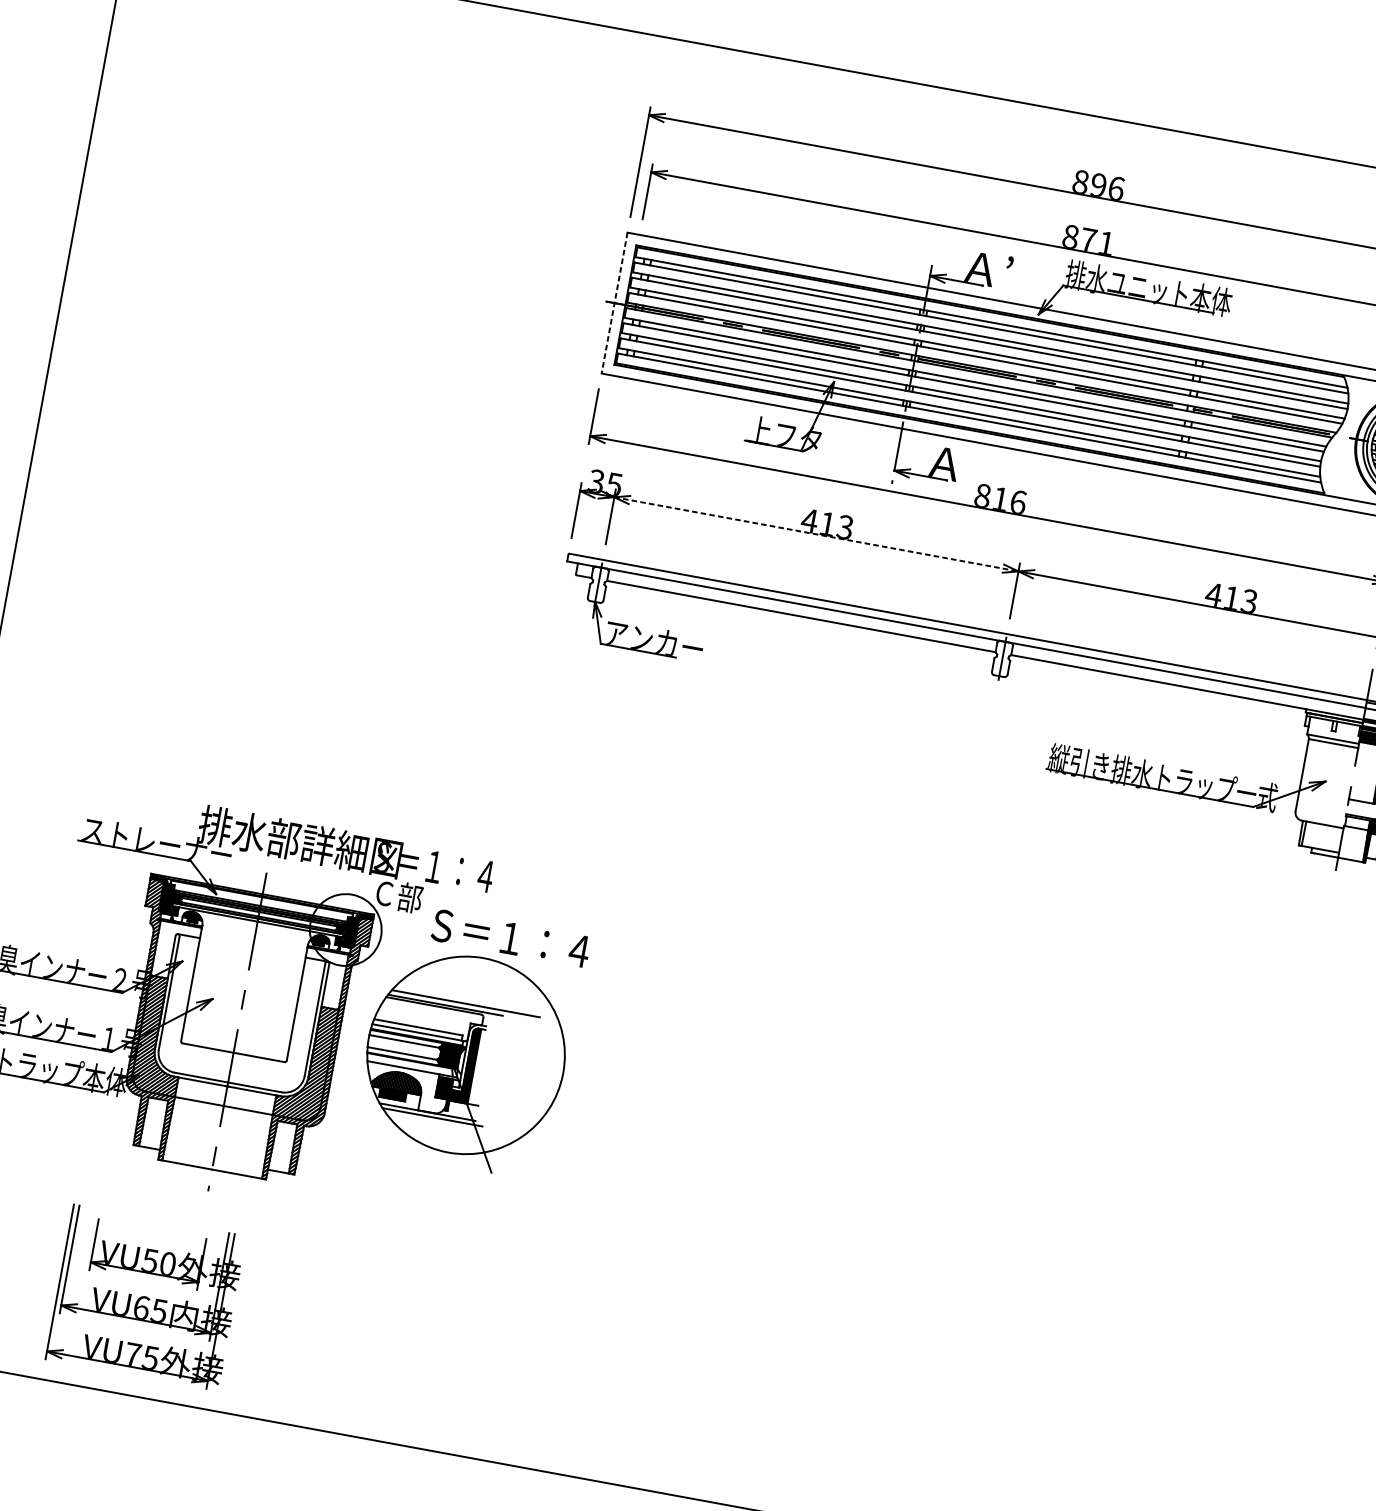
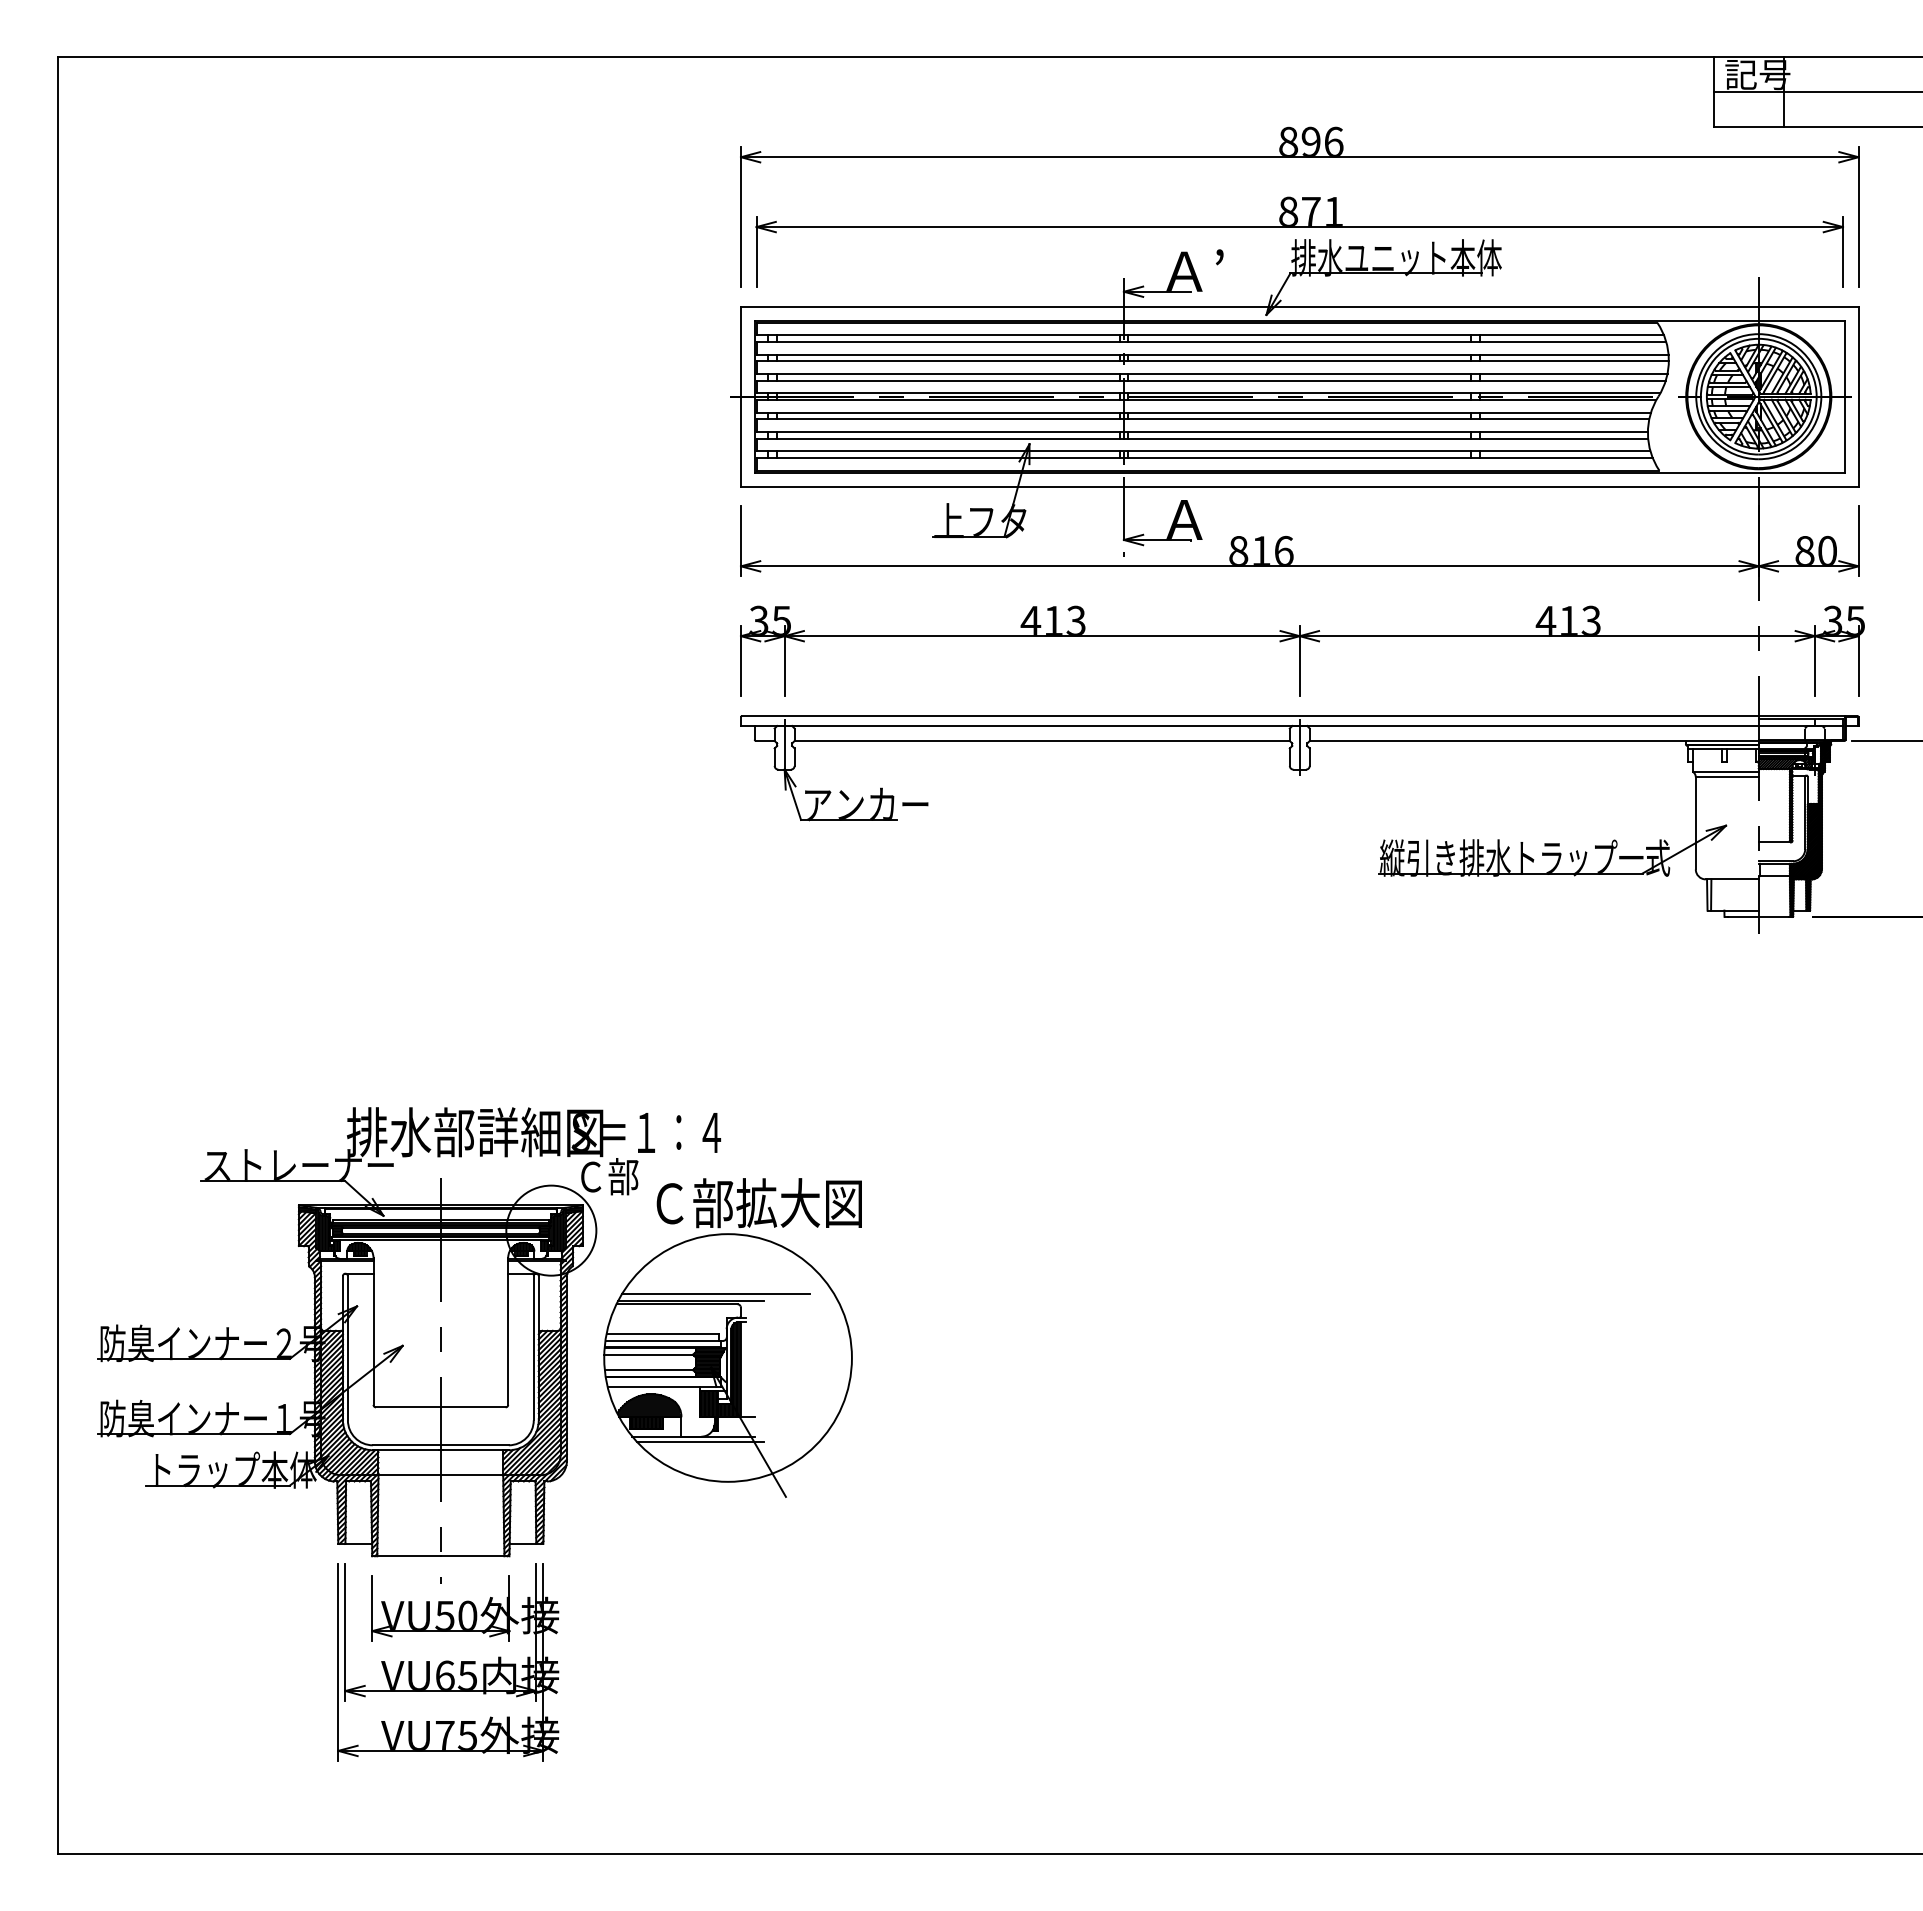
line: (615, 303) -> (741, 396), dashed -> solid
line: (816, 534) -> (1042, 636), dashed -> solid
text: (512, 938) -> (758, 1203), Ｓ＝１：４ -> Ｃ部拡大図
part: (146, 1297) -> (448, 1662), moved

